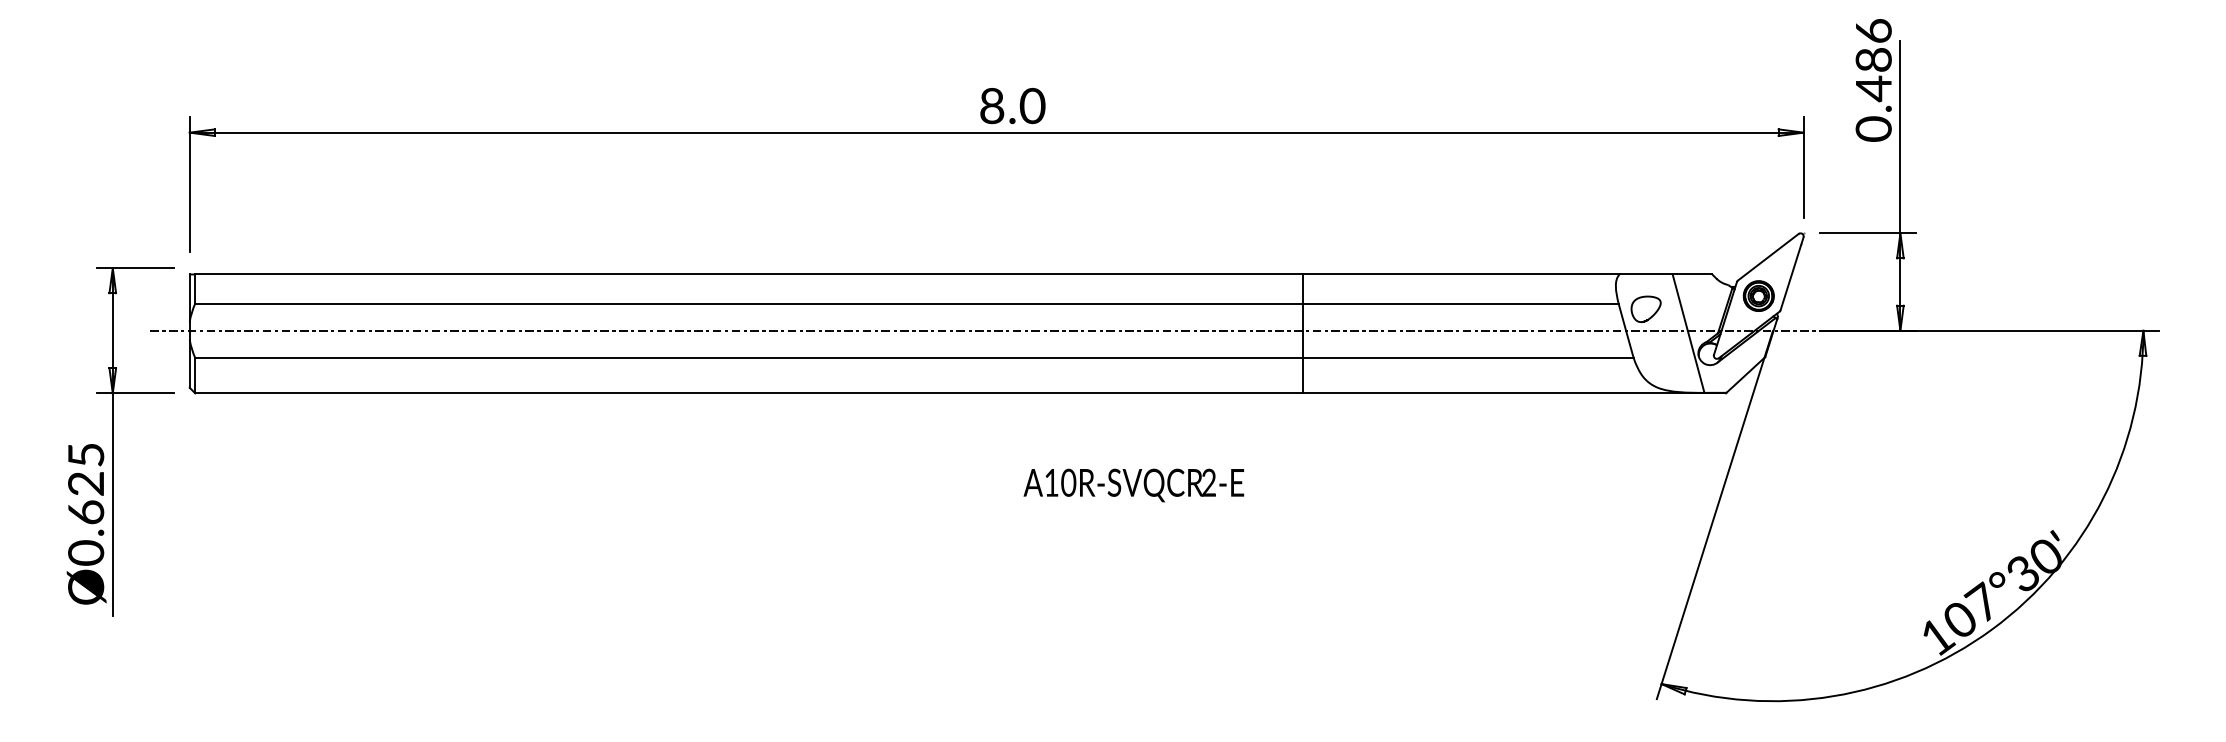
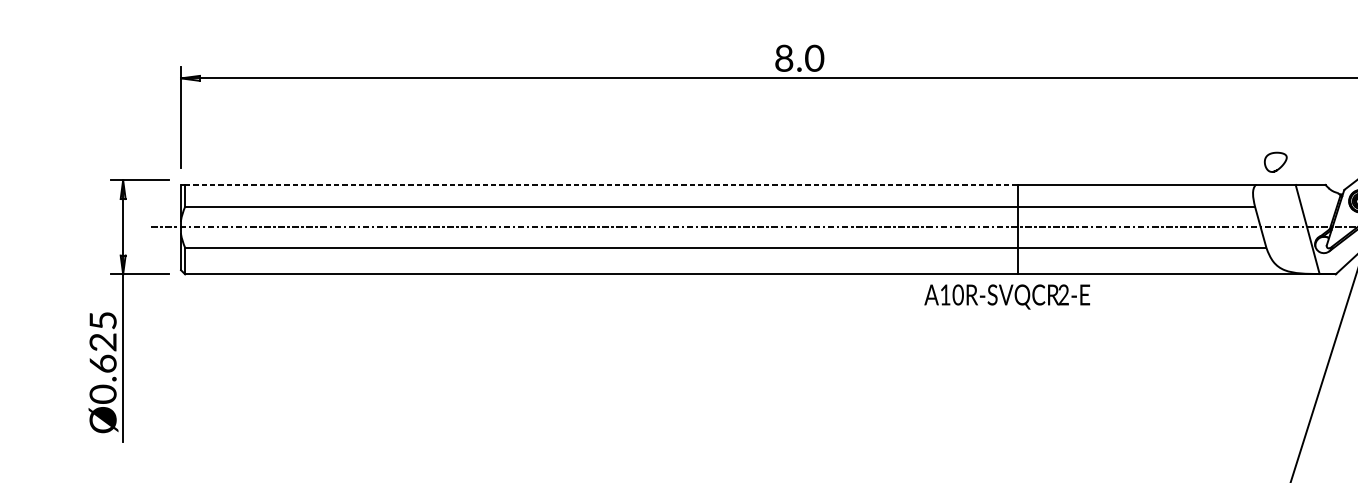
line: (749, 274) -> (601, 185), solid -> dashed
curve: (1652, 314) -> (1280, 166), moved
text: (1133, 485) -> (1006, 297), moved

